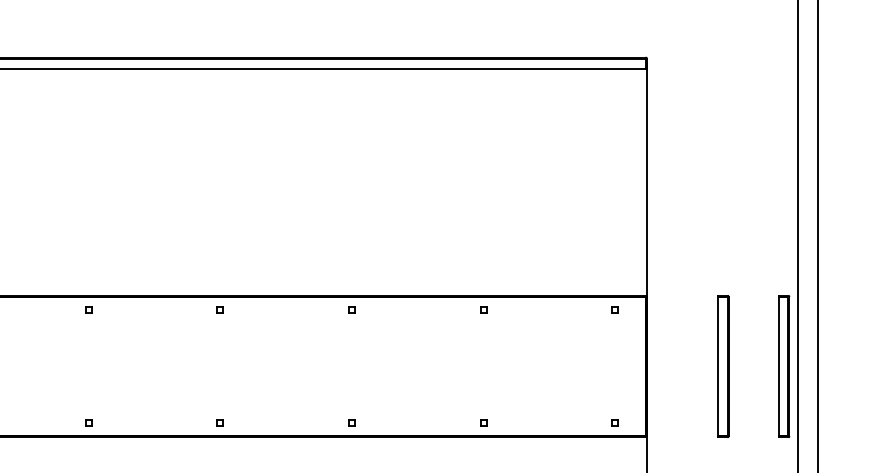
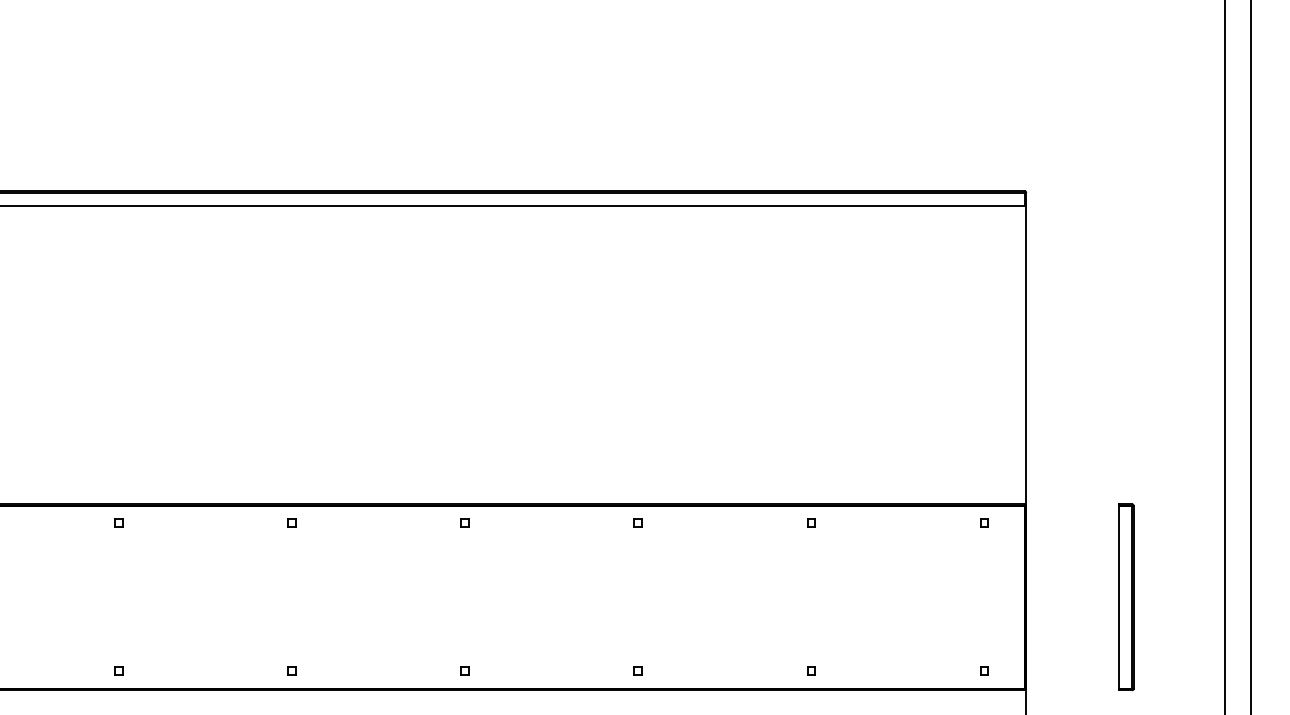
part: (784, 366) -> (1206, 597), removed

